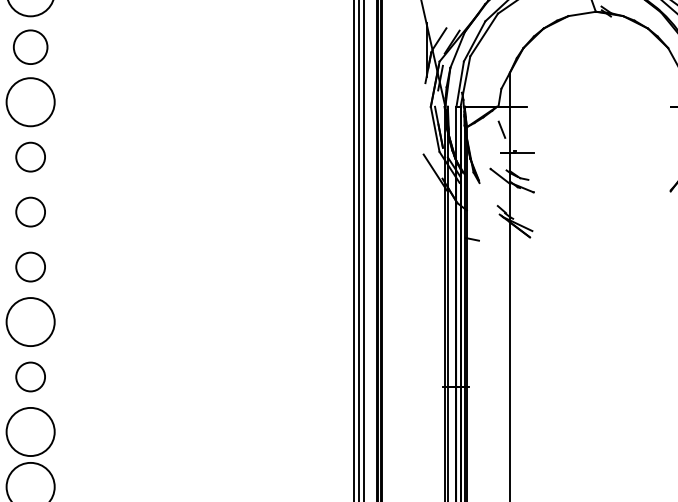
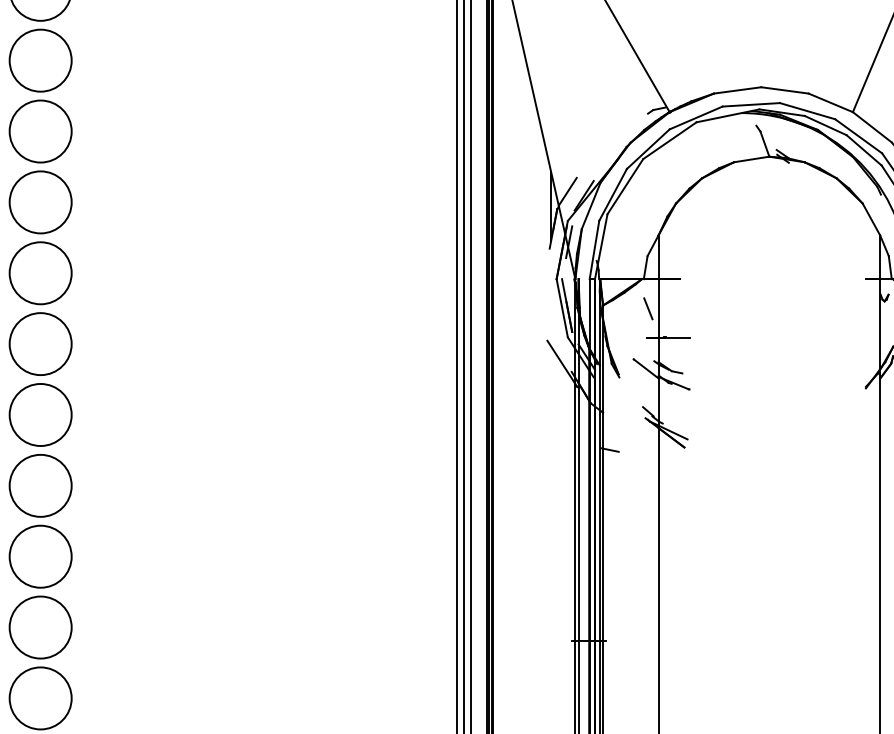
circle: (30, 47) -> (40, 202), size x1.43
circle: (30, 157) -> (40, 344), size x1.67
circle: (30, 211) -> (40, 414), size x1.67
circle: (30, 266) -> (40, 485), size x1.67
circle: (30, 376) -> (40, 627), size x1.67

